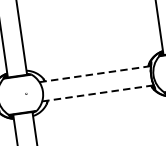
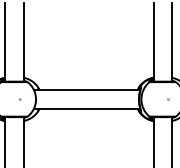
line: (95, 74) -> (87, 90), dashed -> solid
line: (98, 93) -> (87, 108), dashed -> solid

